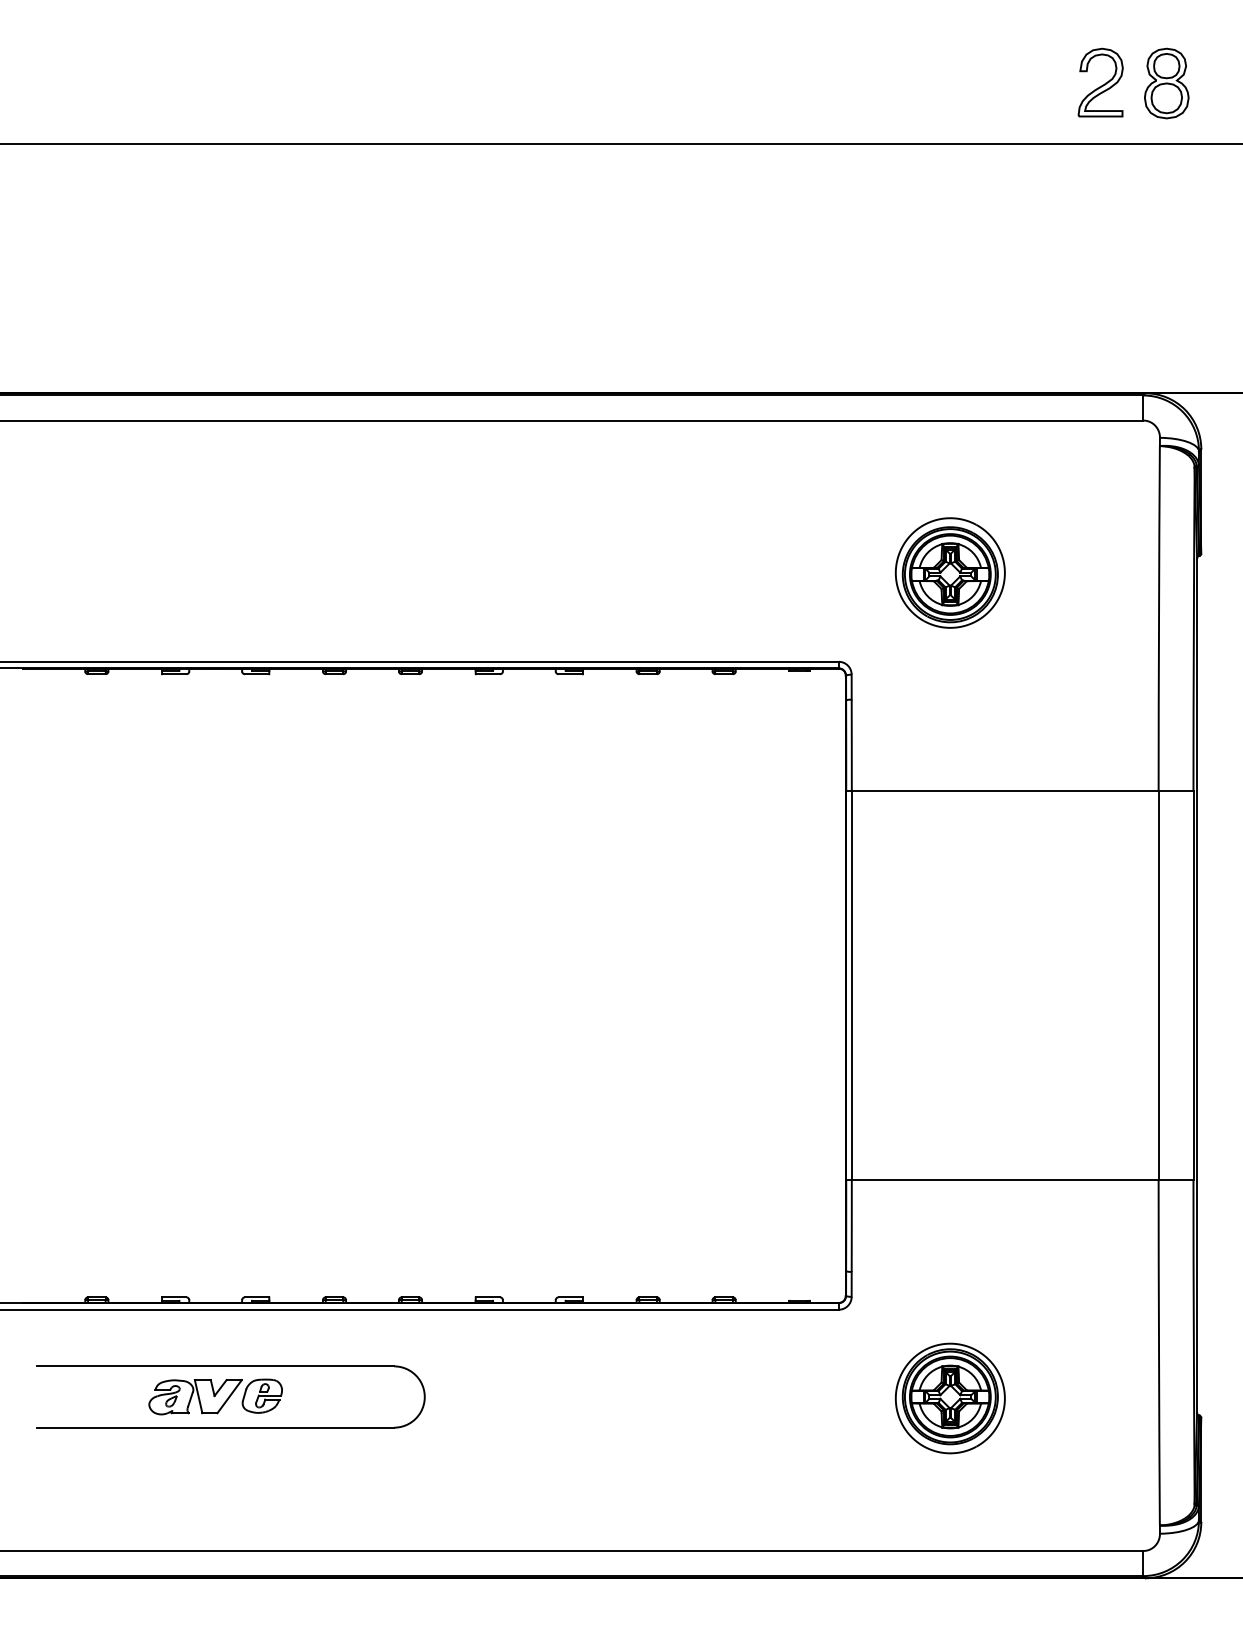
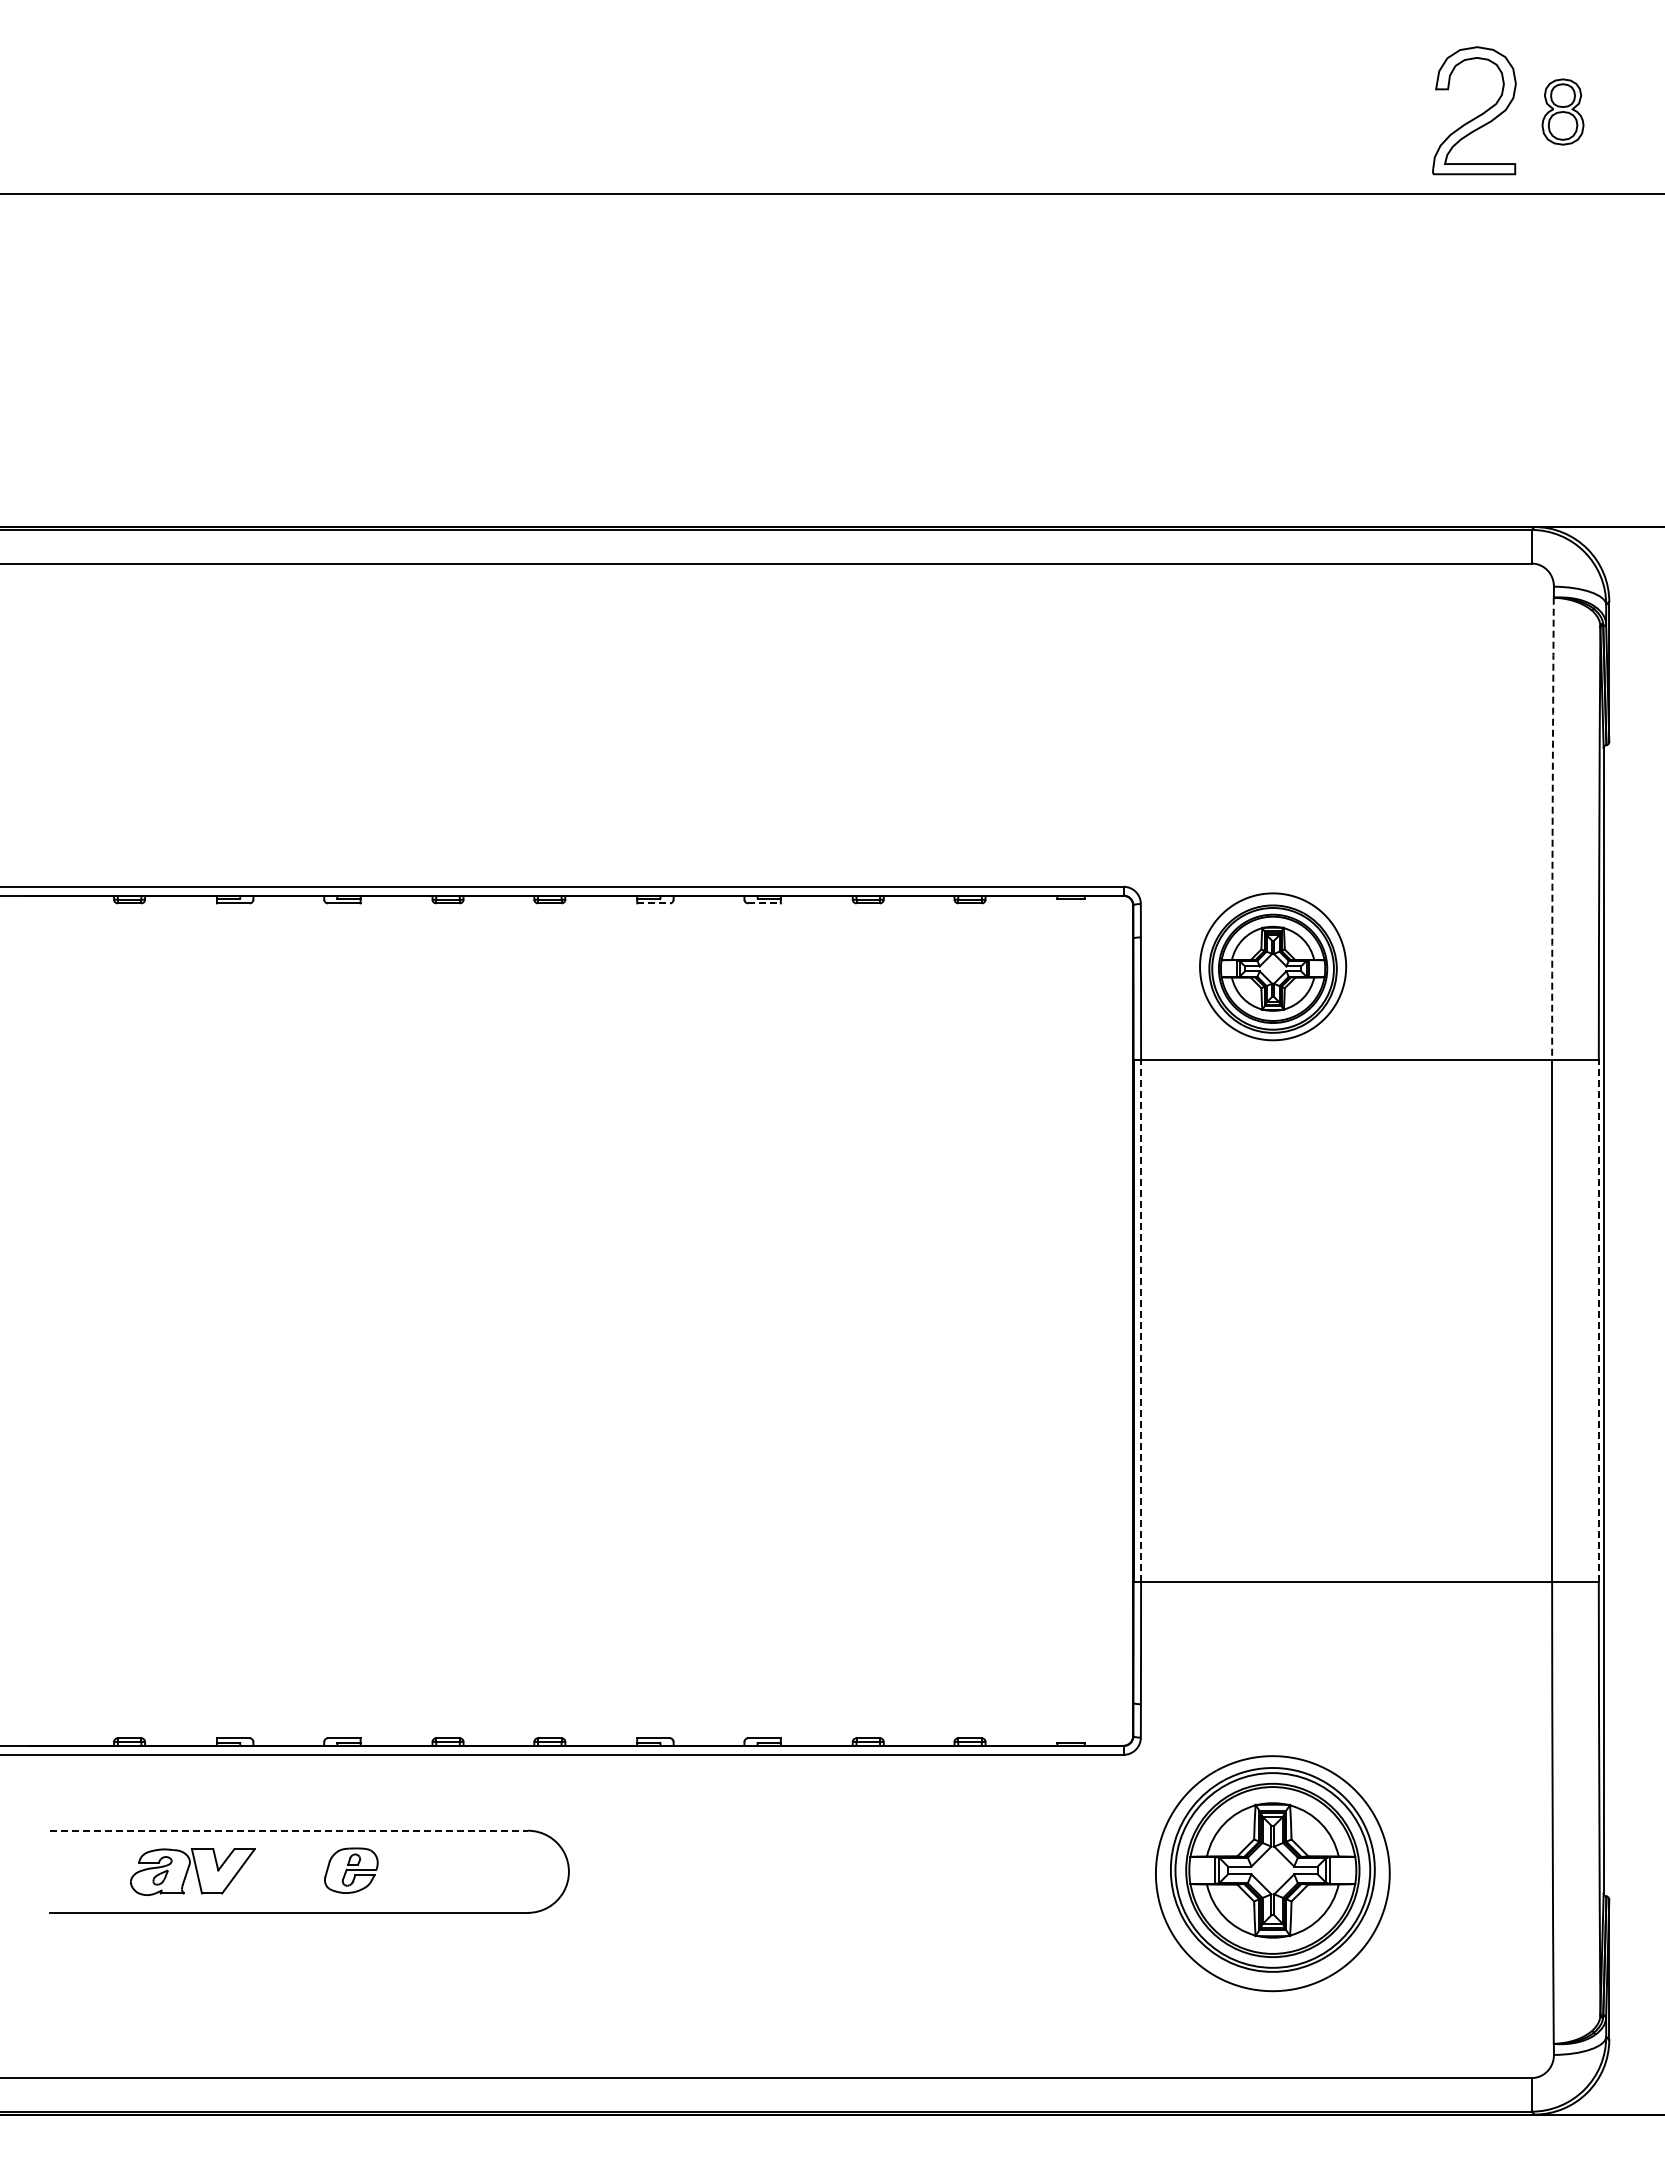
part: (1100, 82) -> (1474, 110), size x1.4
part: (1166, 83) -> (1562, 111), size x0.7
part: (950, 572) -> (1273, 966), moved
arc: (1158, 618) -> (1552, 828), solid -> dashed
line: (488, 674) -> (654, 903), solid -> dashed
line: (571, 674) -> (765, 903), solid -> dashed
line: (852, 985) -> (1141, 1320), solid -> dashed
line: (1193, 985) -> (1598, 1320), solid -> dashed
line: (216, 1366) -> (289, 1830), solid -> dashed
part: (195, 1396) -> (192, 1871), moved
part: (950, 1398) -> (1273, 1873), size x1.6

